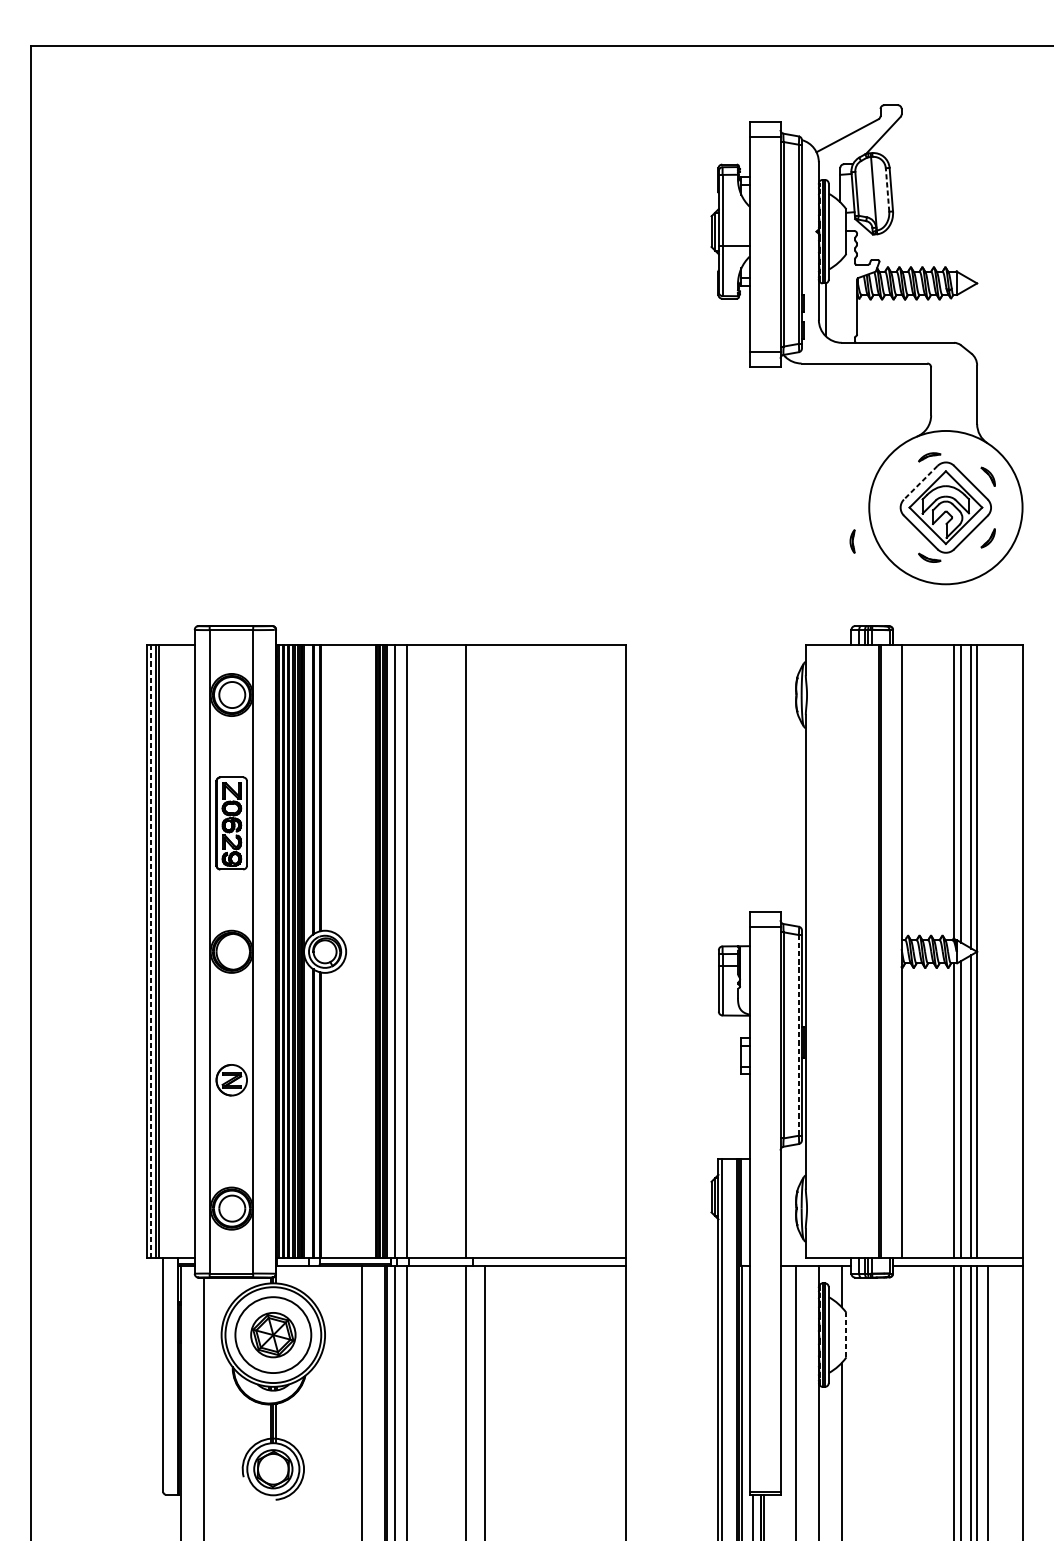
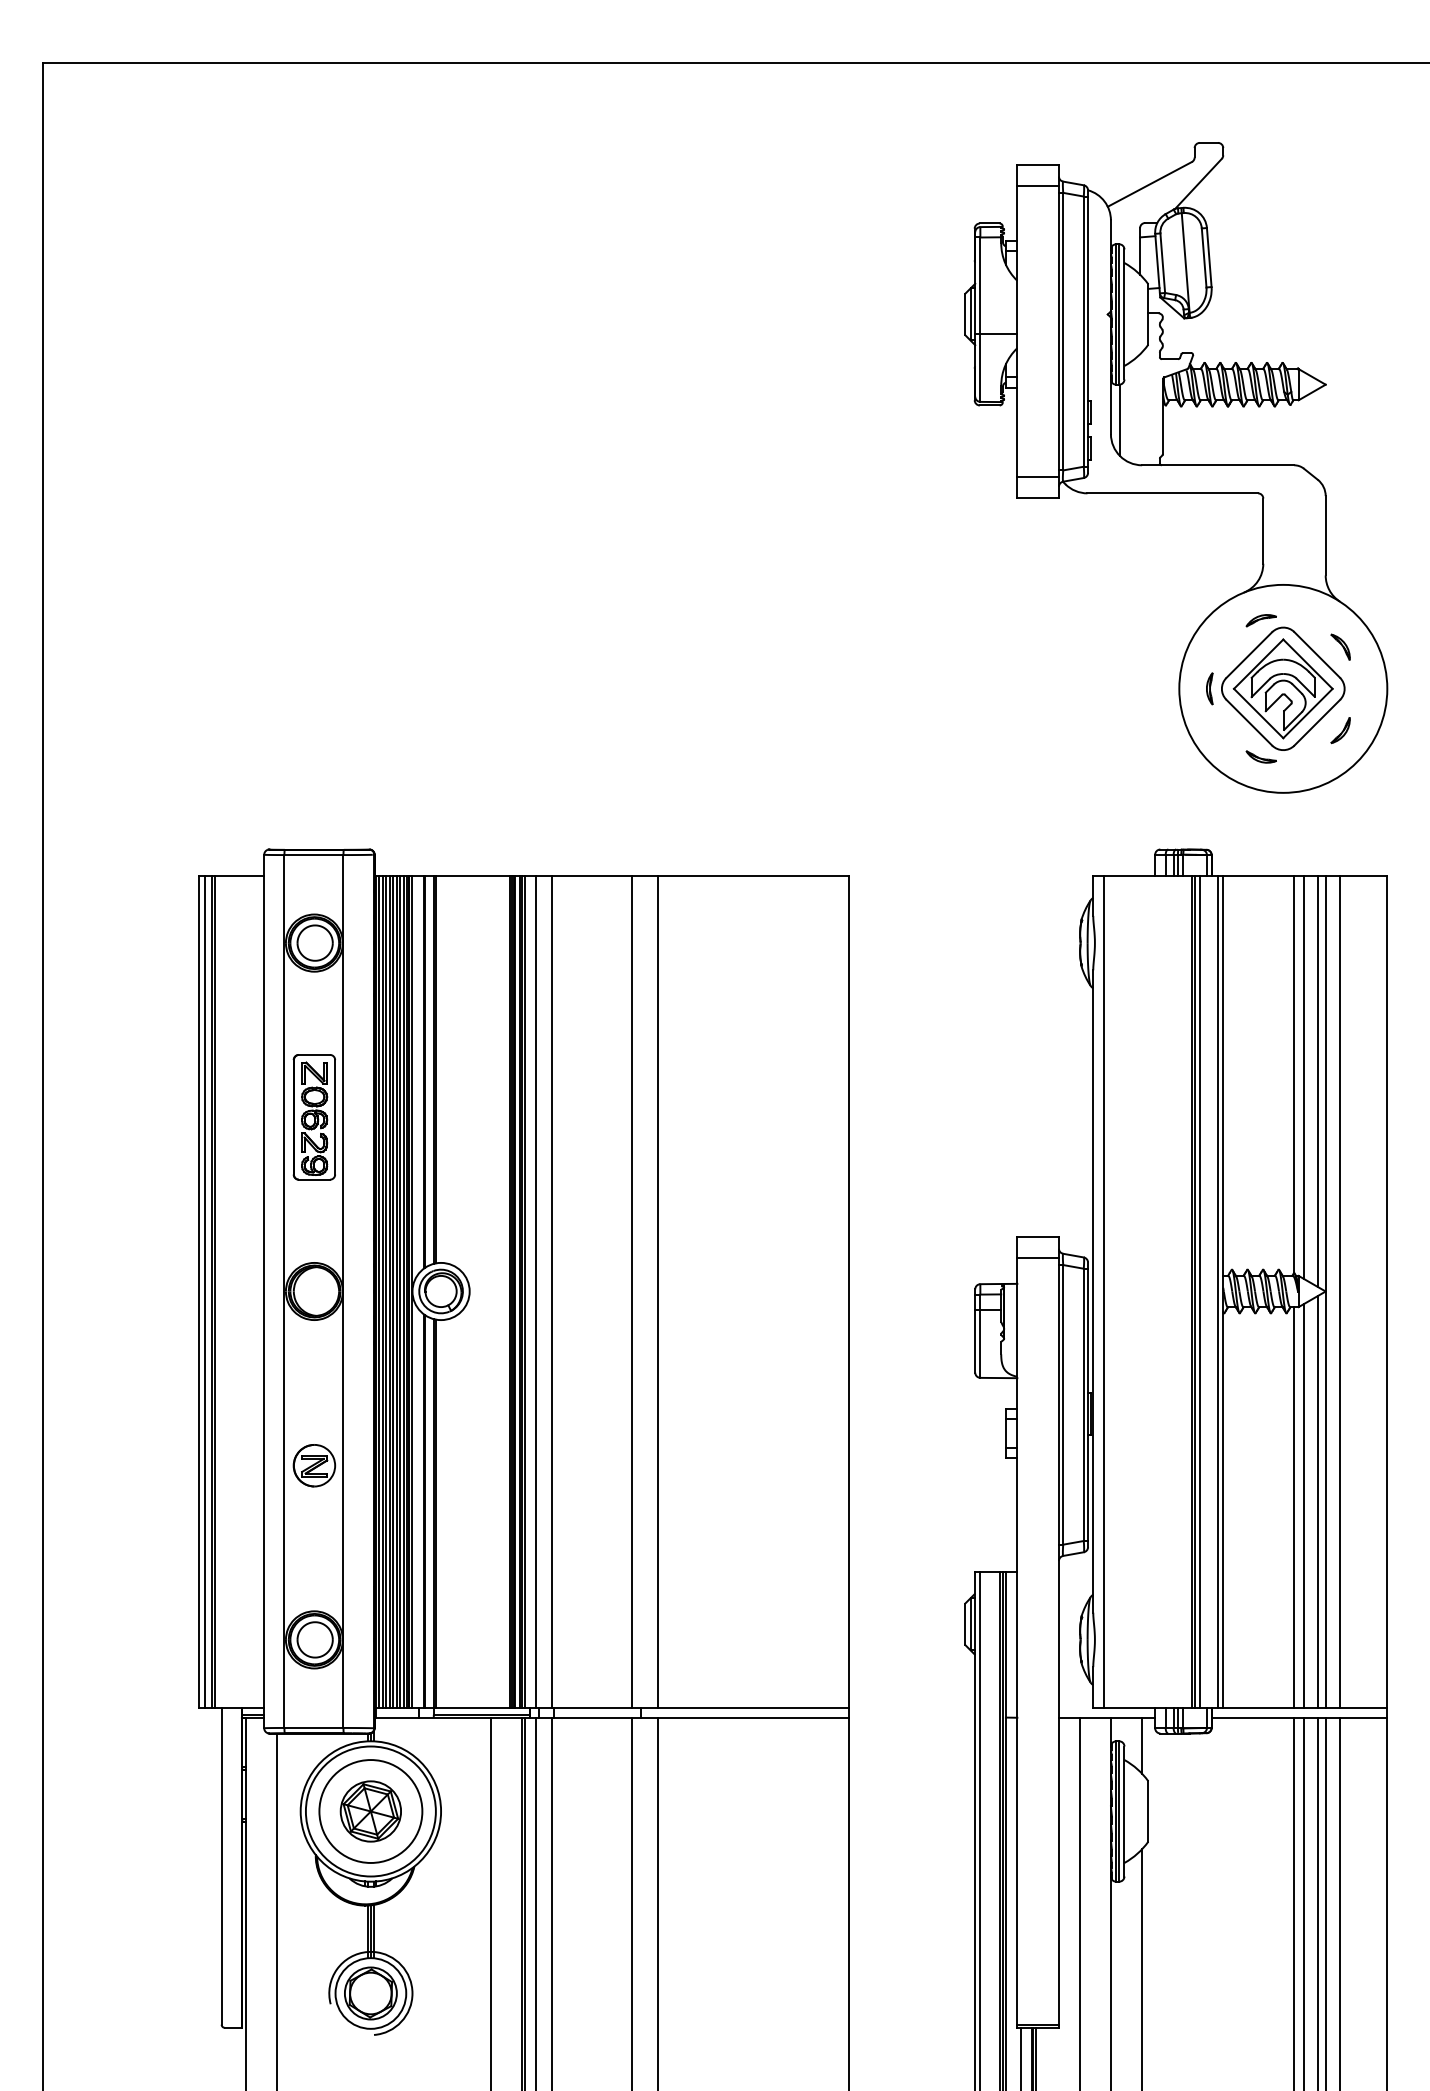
line: (887, 189) -> (1204, 257), dashed -> solid
line: (920, 483) -> (1248, 655), dashed -> solid
part: (852, 541) -> (1209, 688), moved
line: (150, 951) -> (204, 1291), dashed -> solid
line: (485, 951) -> (658, 1291), added
line: (814, 951) -> (1104, 1291), added
line: (884, 951) -> (1199, 1291), added
line: (898, 951) -> (1218, 1291), added
line: (987, 951) -> (1339, 1291), added
line: (798, 1035) -> (1083, 1405), dashed -> solid
line: (846, 1335) -> (1148, 1811), dashed -> solid

